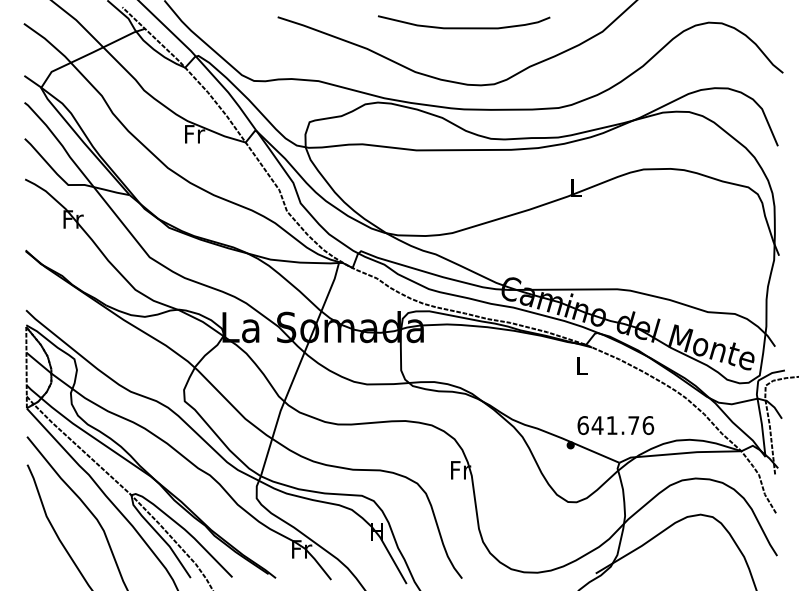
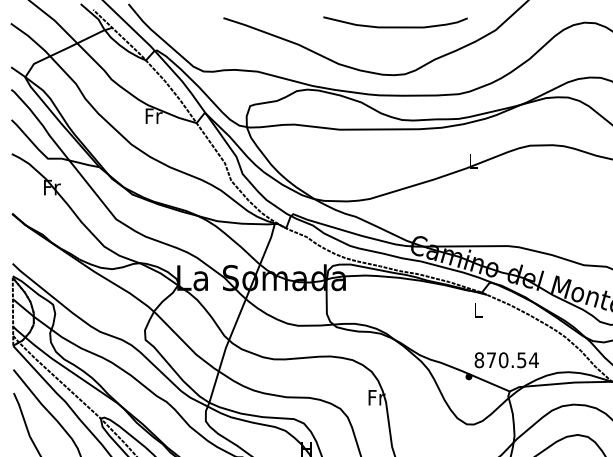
curve: (464, 27) -> (395, 26), moved
text: (615, 425) -> (506, 360), 641.76 -> 870.54

